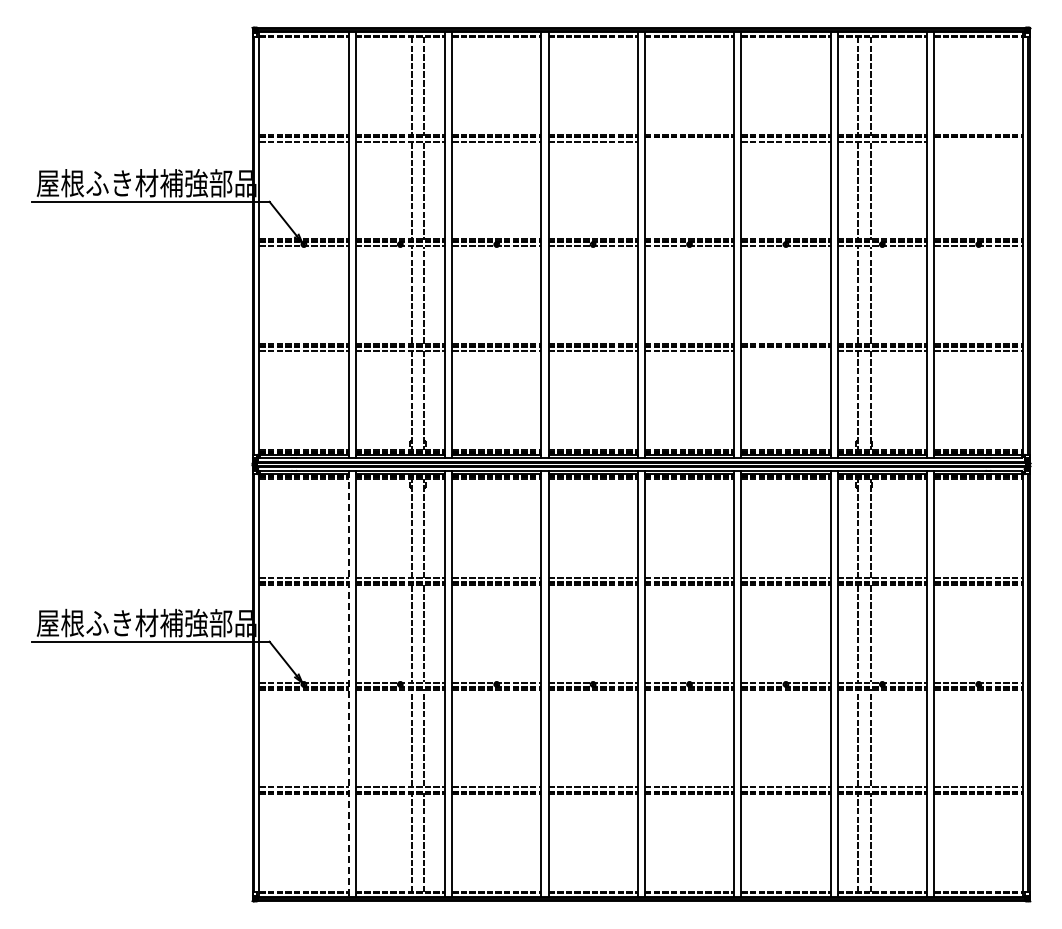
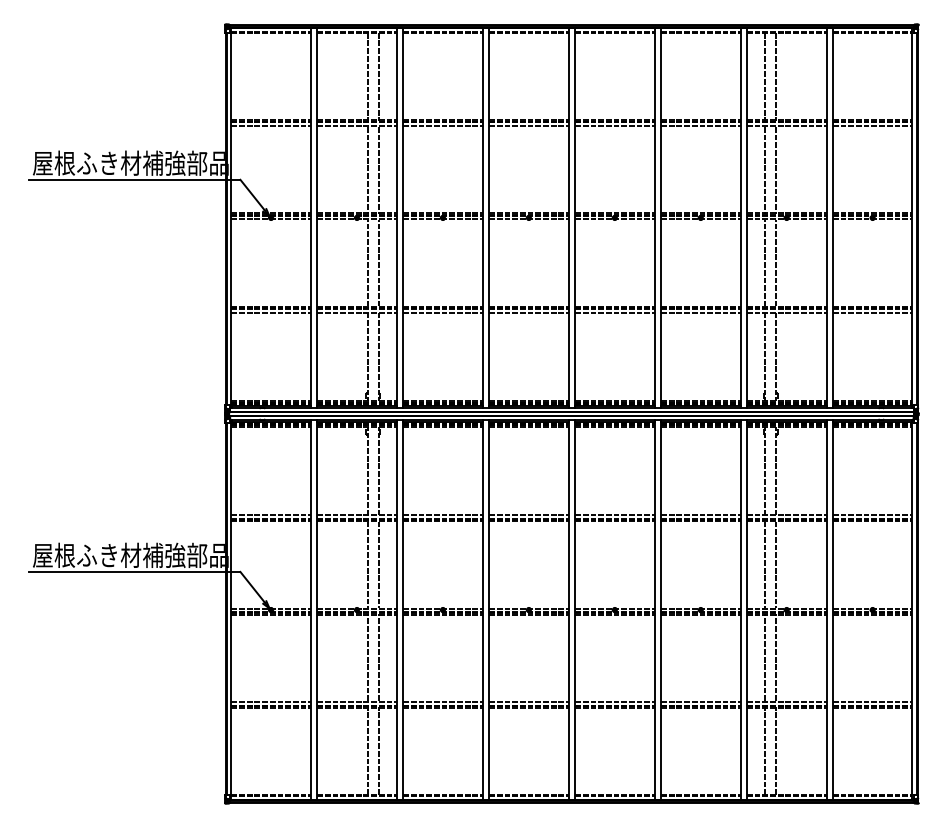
line: (689, 141) -> (614, 126), added
line: (978, 141) -> (872, 126), added
line: (785, 350) -> (700, 312), added
line: (348, 684) -> (310, 610), dashed -> solid

